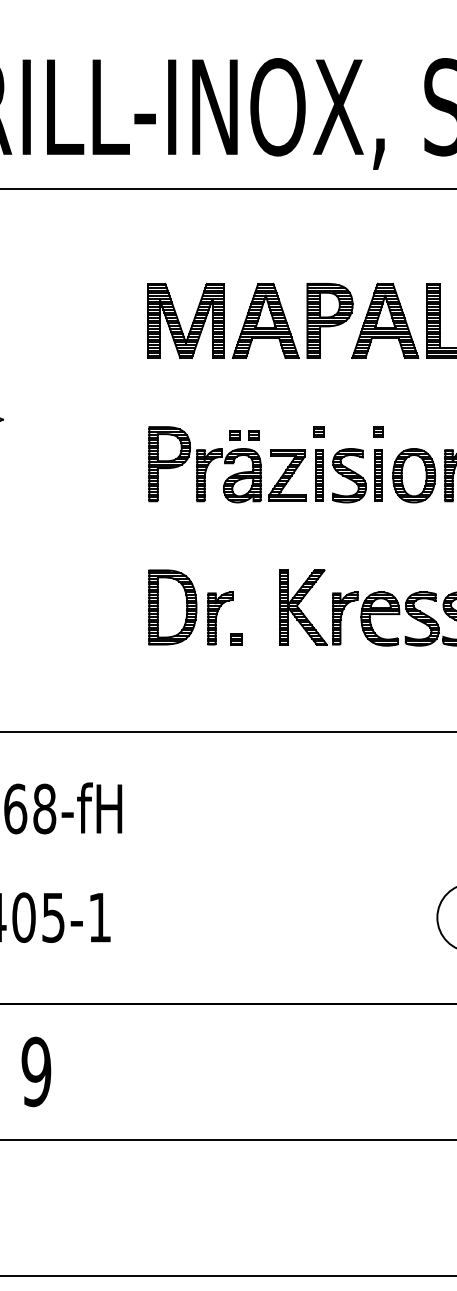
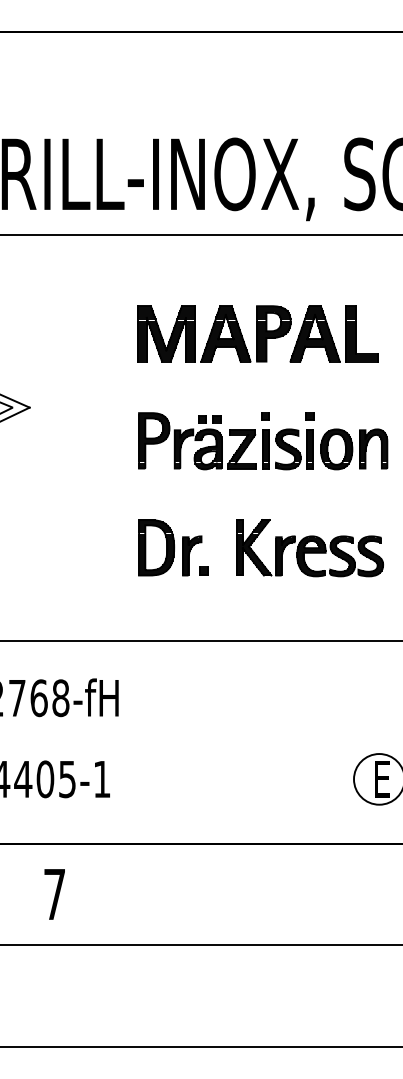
text: (36, 1071) -> (54, 894), 9 -> 7

